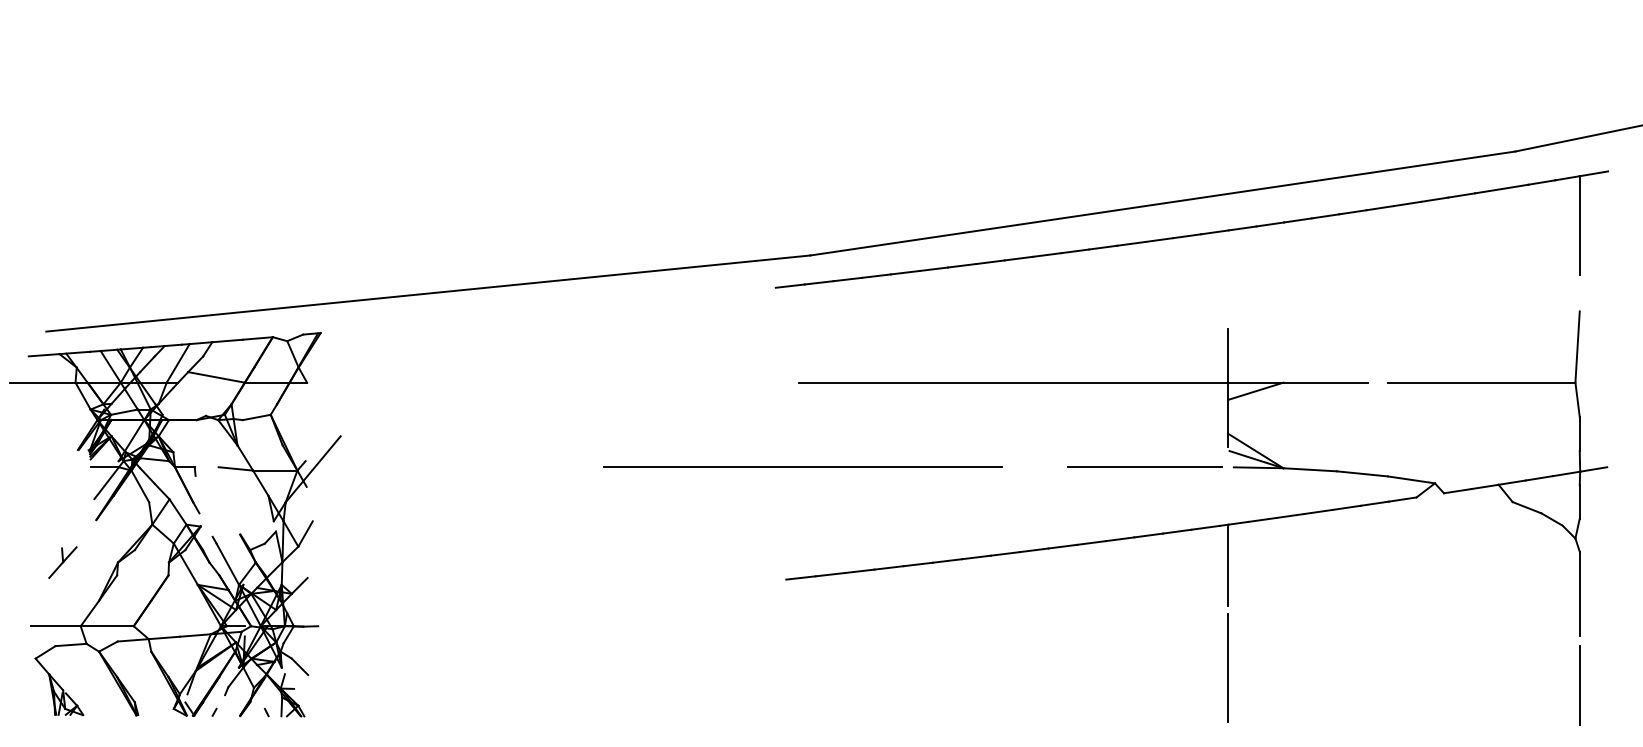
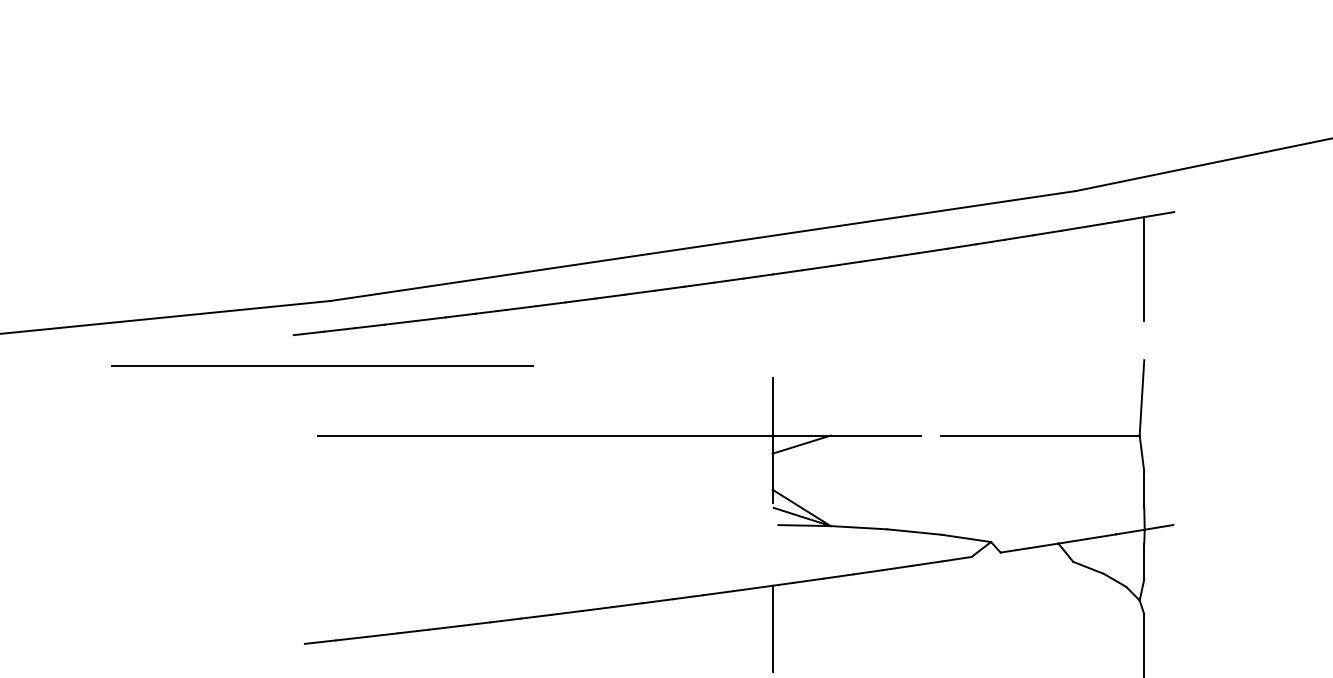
line: (802, 466) -> (322, 365), moved
line: (1144, 467) -> (683, 525), removed

